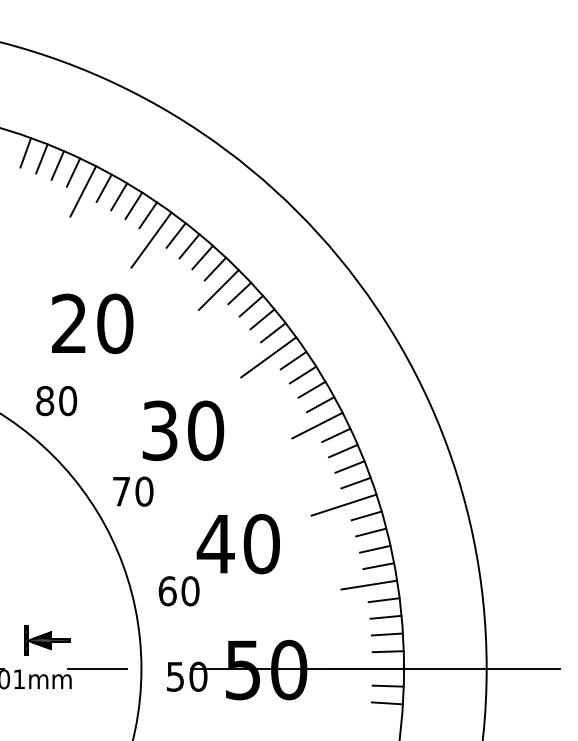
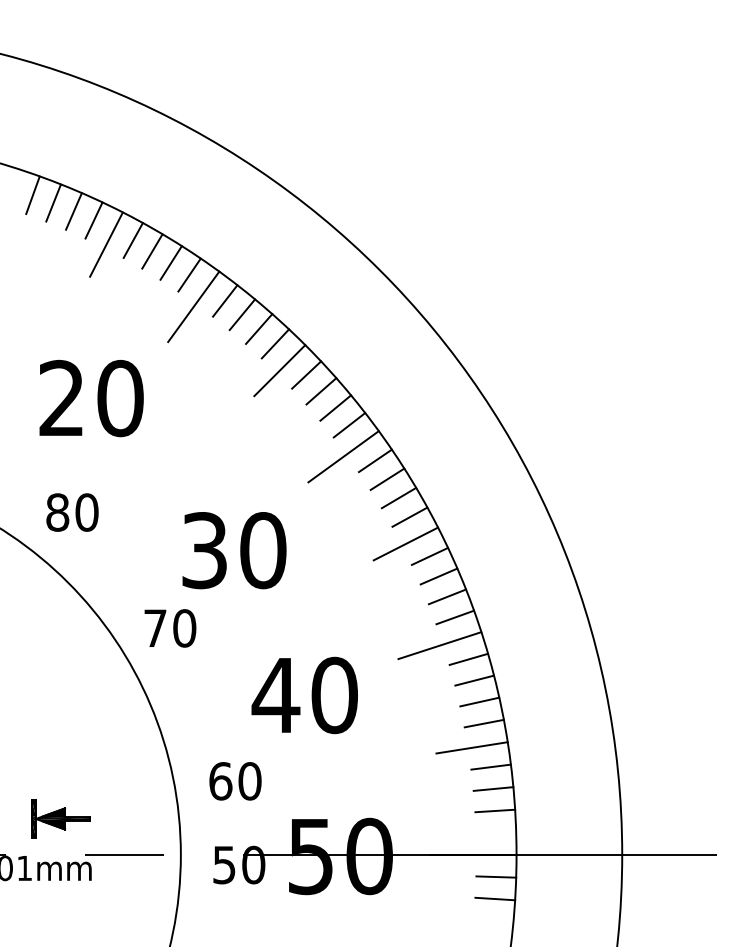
text: (92, 323) -> (91, 398), moved
text: (178, 591) -> (234, 781), moved
line: (387, 651) -> (495, 832), removed

